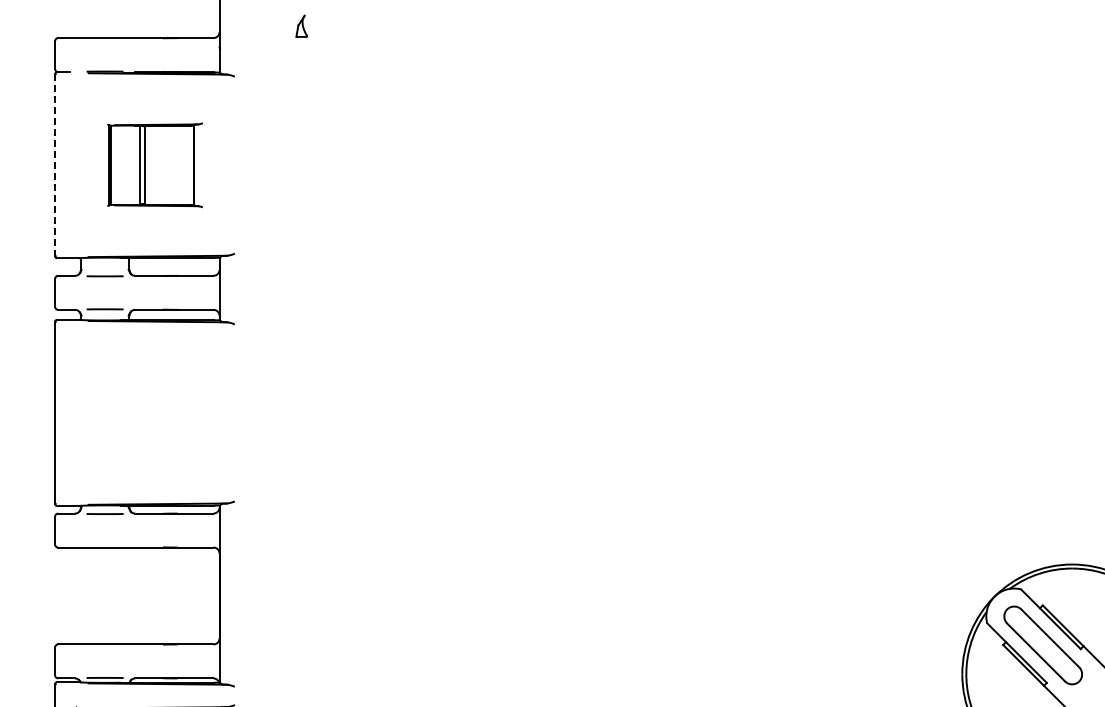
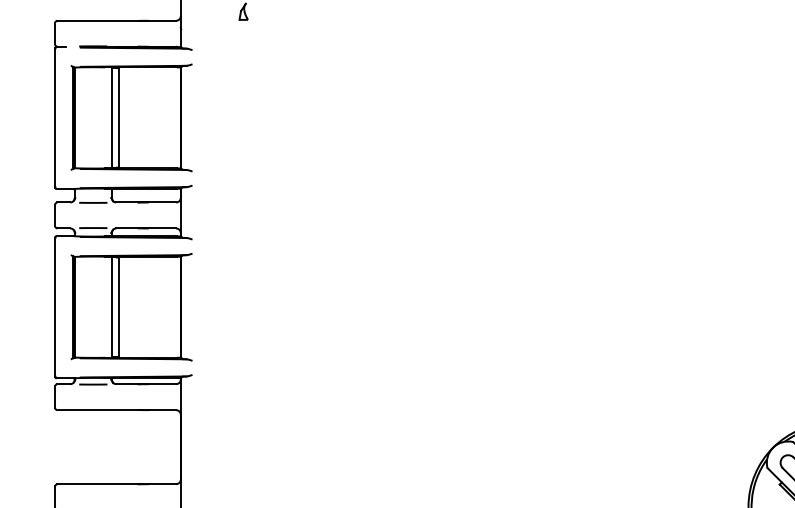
line: (55, 165) -> (55, 118), dashed -> solid
part: (154, 165) -> (131, 118), size x1.67
part: (154, 412) -> (131, 306), added

